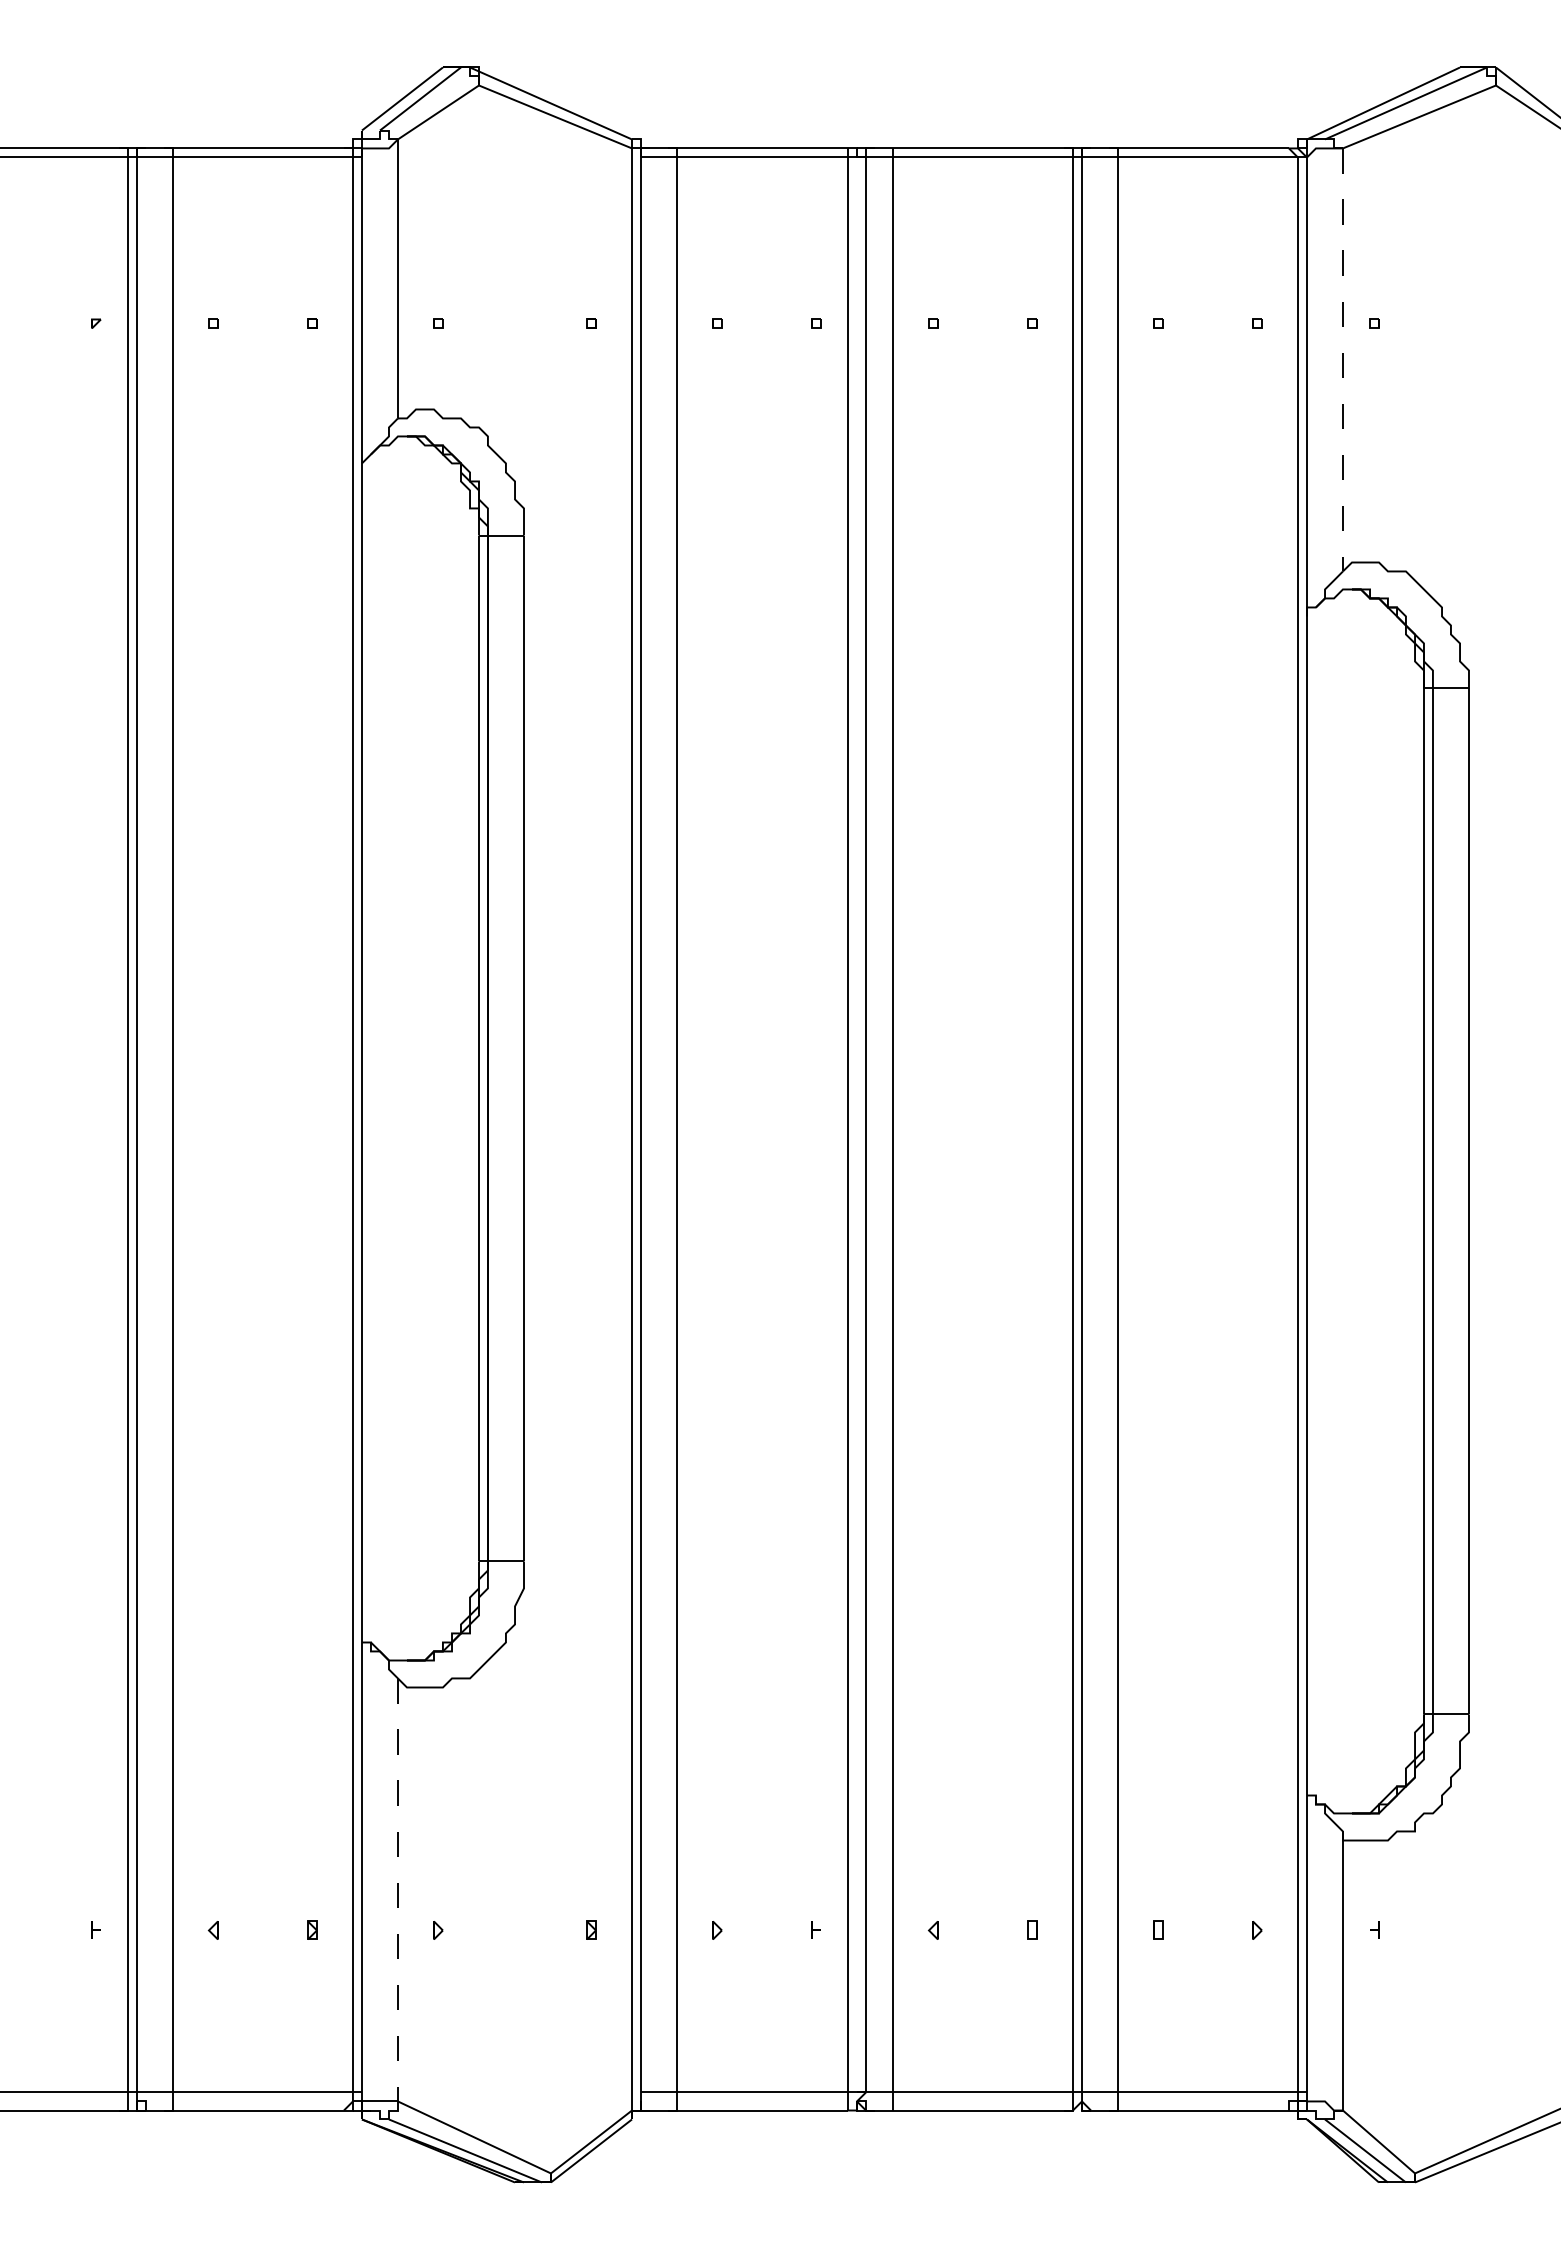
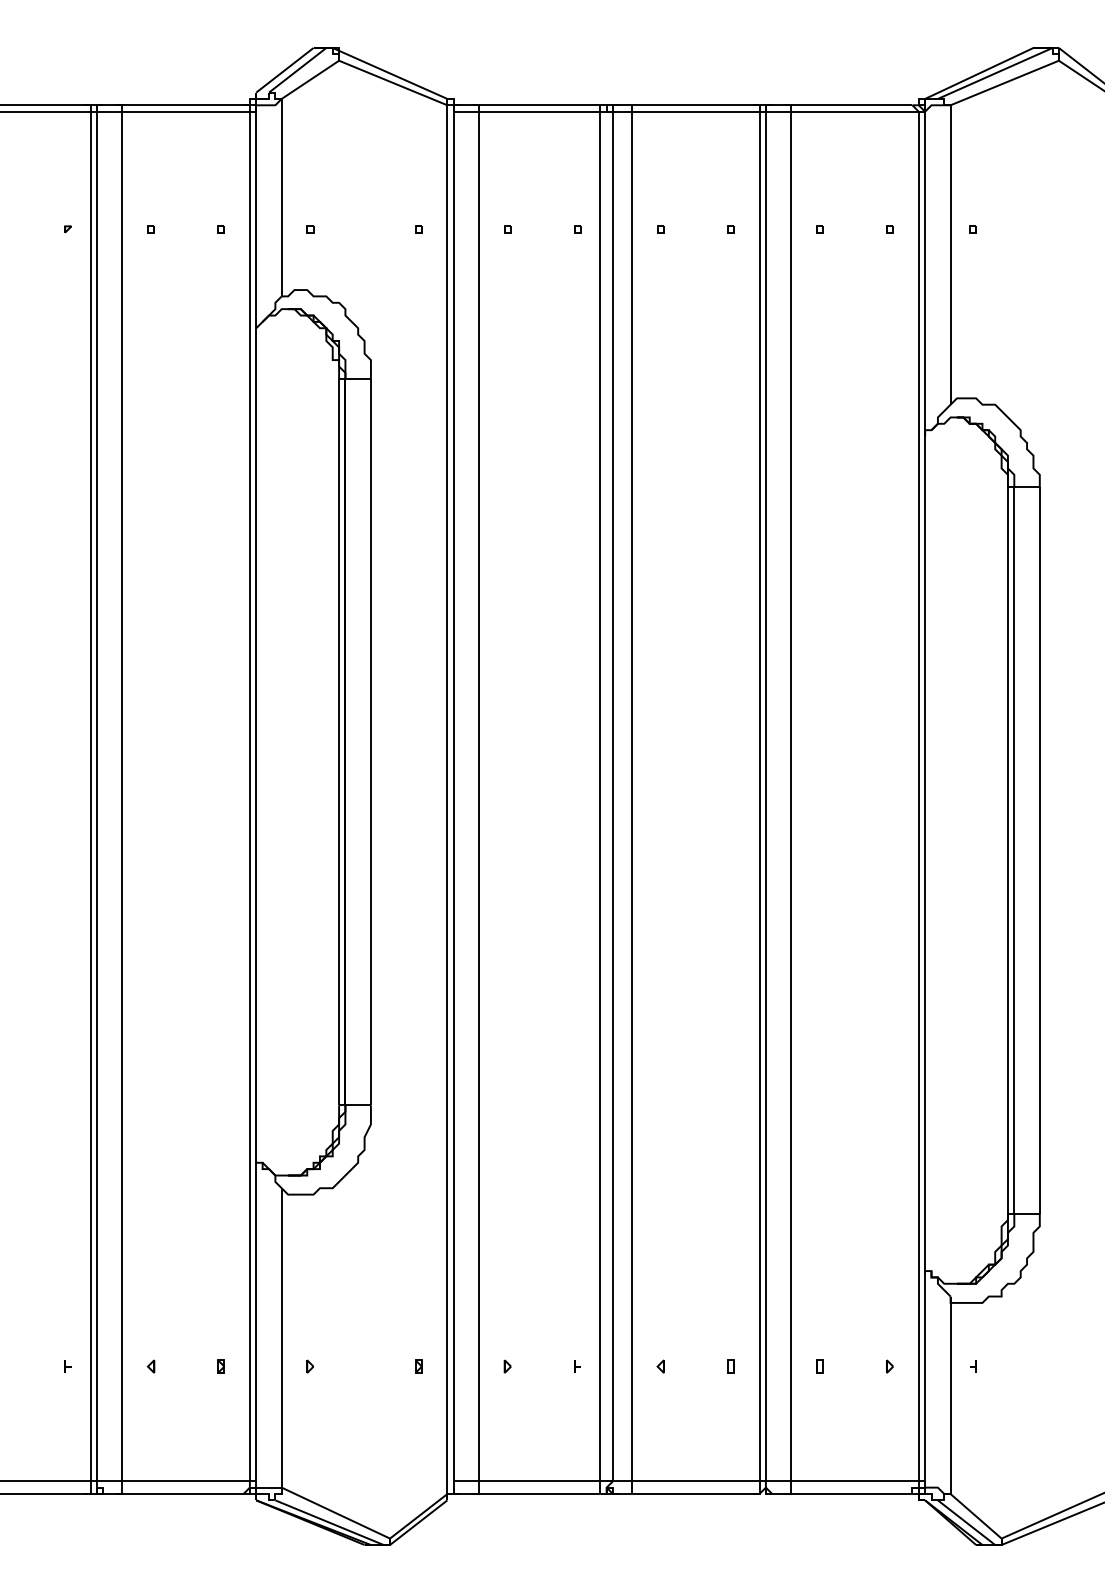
line: (1342, 359) -> (950, 254), dashed -> solid
line: (397, 1889) -> (281, 1337), dashed -> solid

